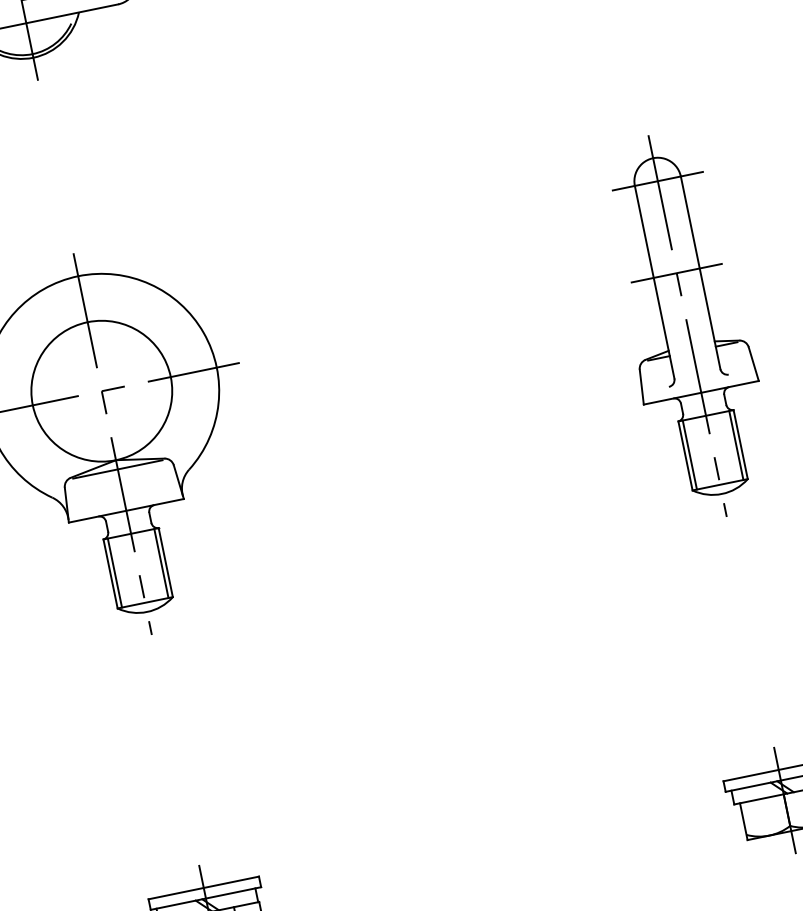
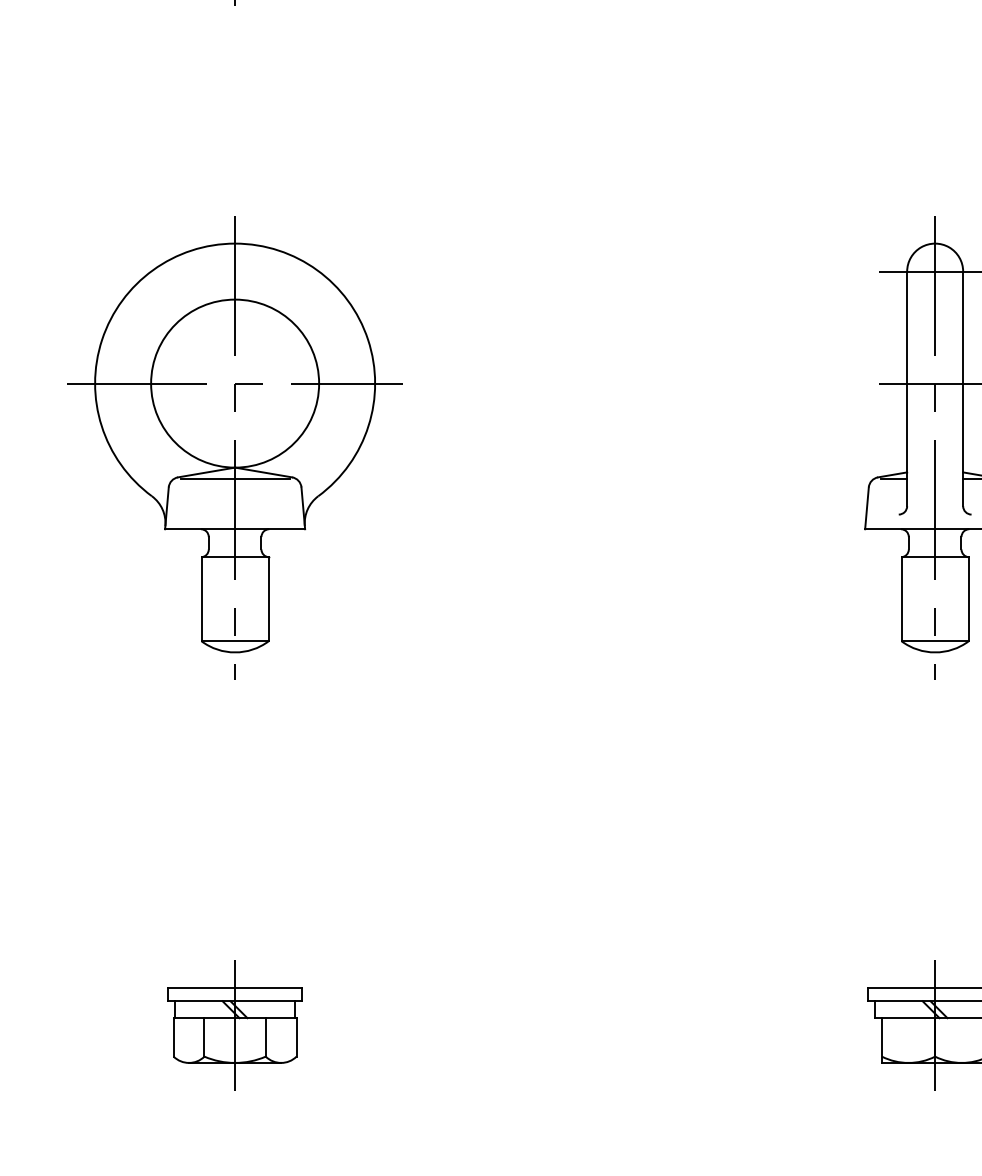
line: (736, 445) -> (963, 599), removed
line: (689, 455) -> (906, 599), removed
line: (161, 563) -> (263, 599), removed
line: (114, 573) -> (206, 599), removed

